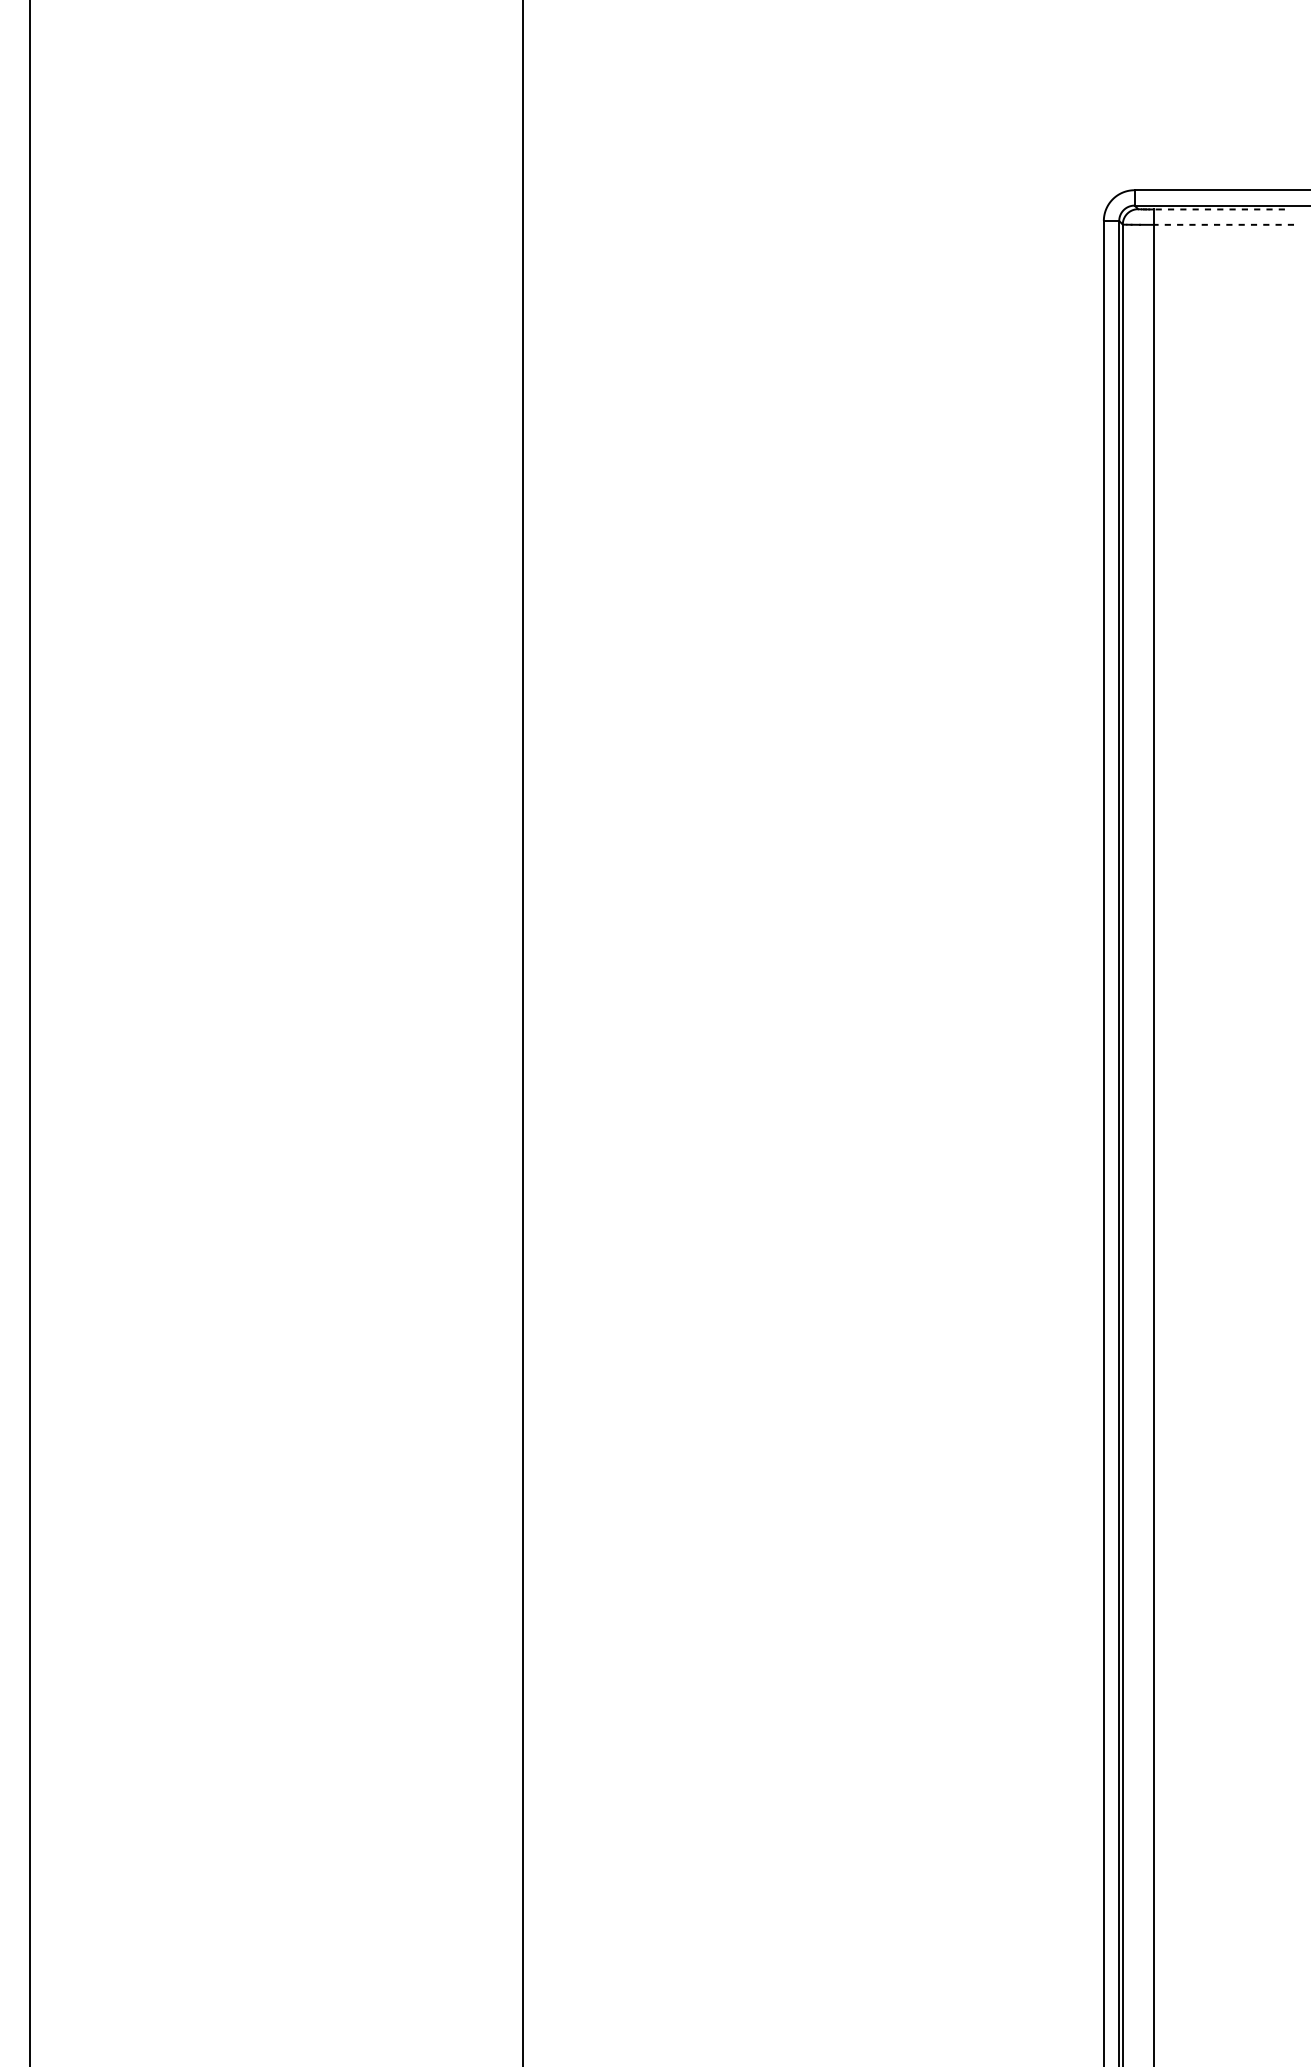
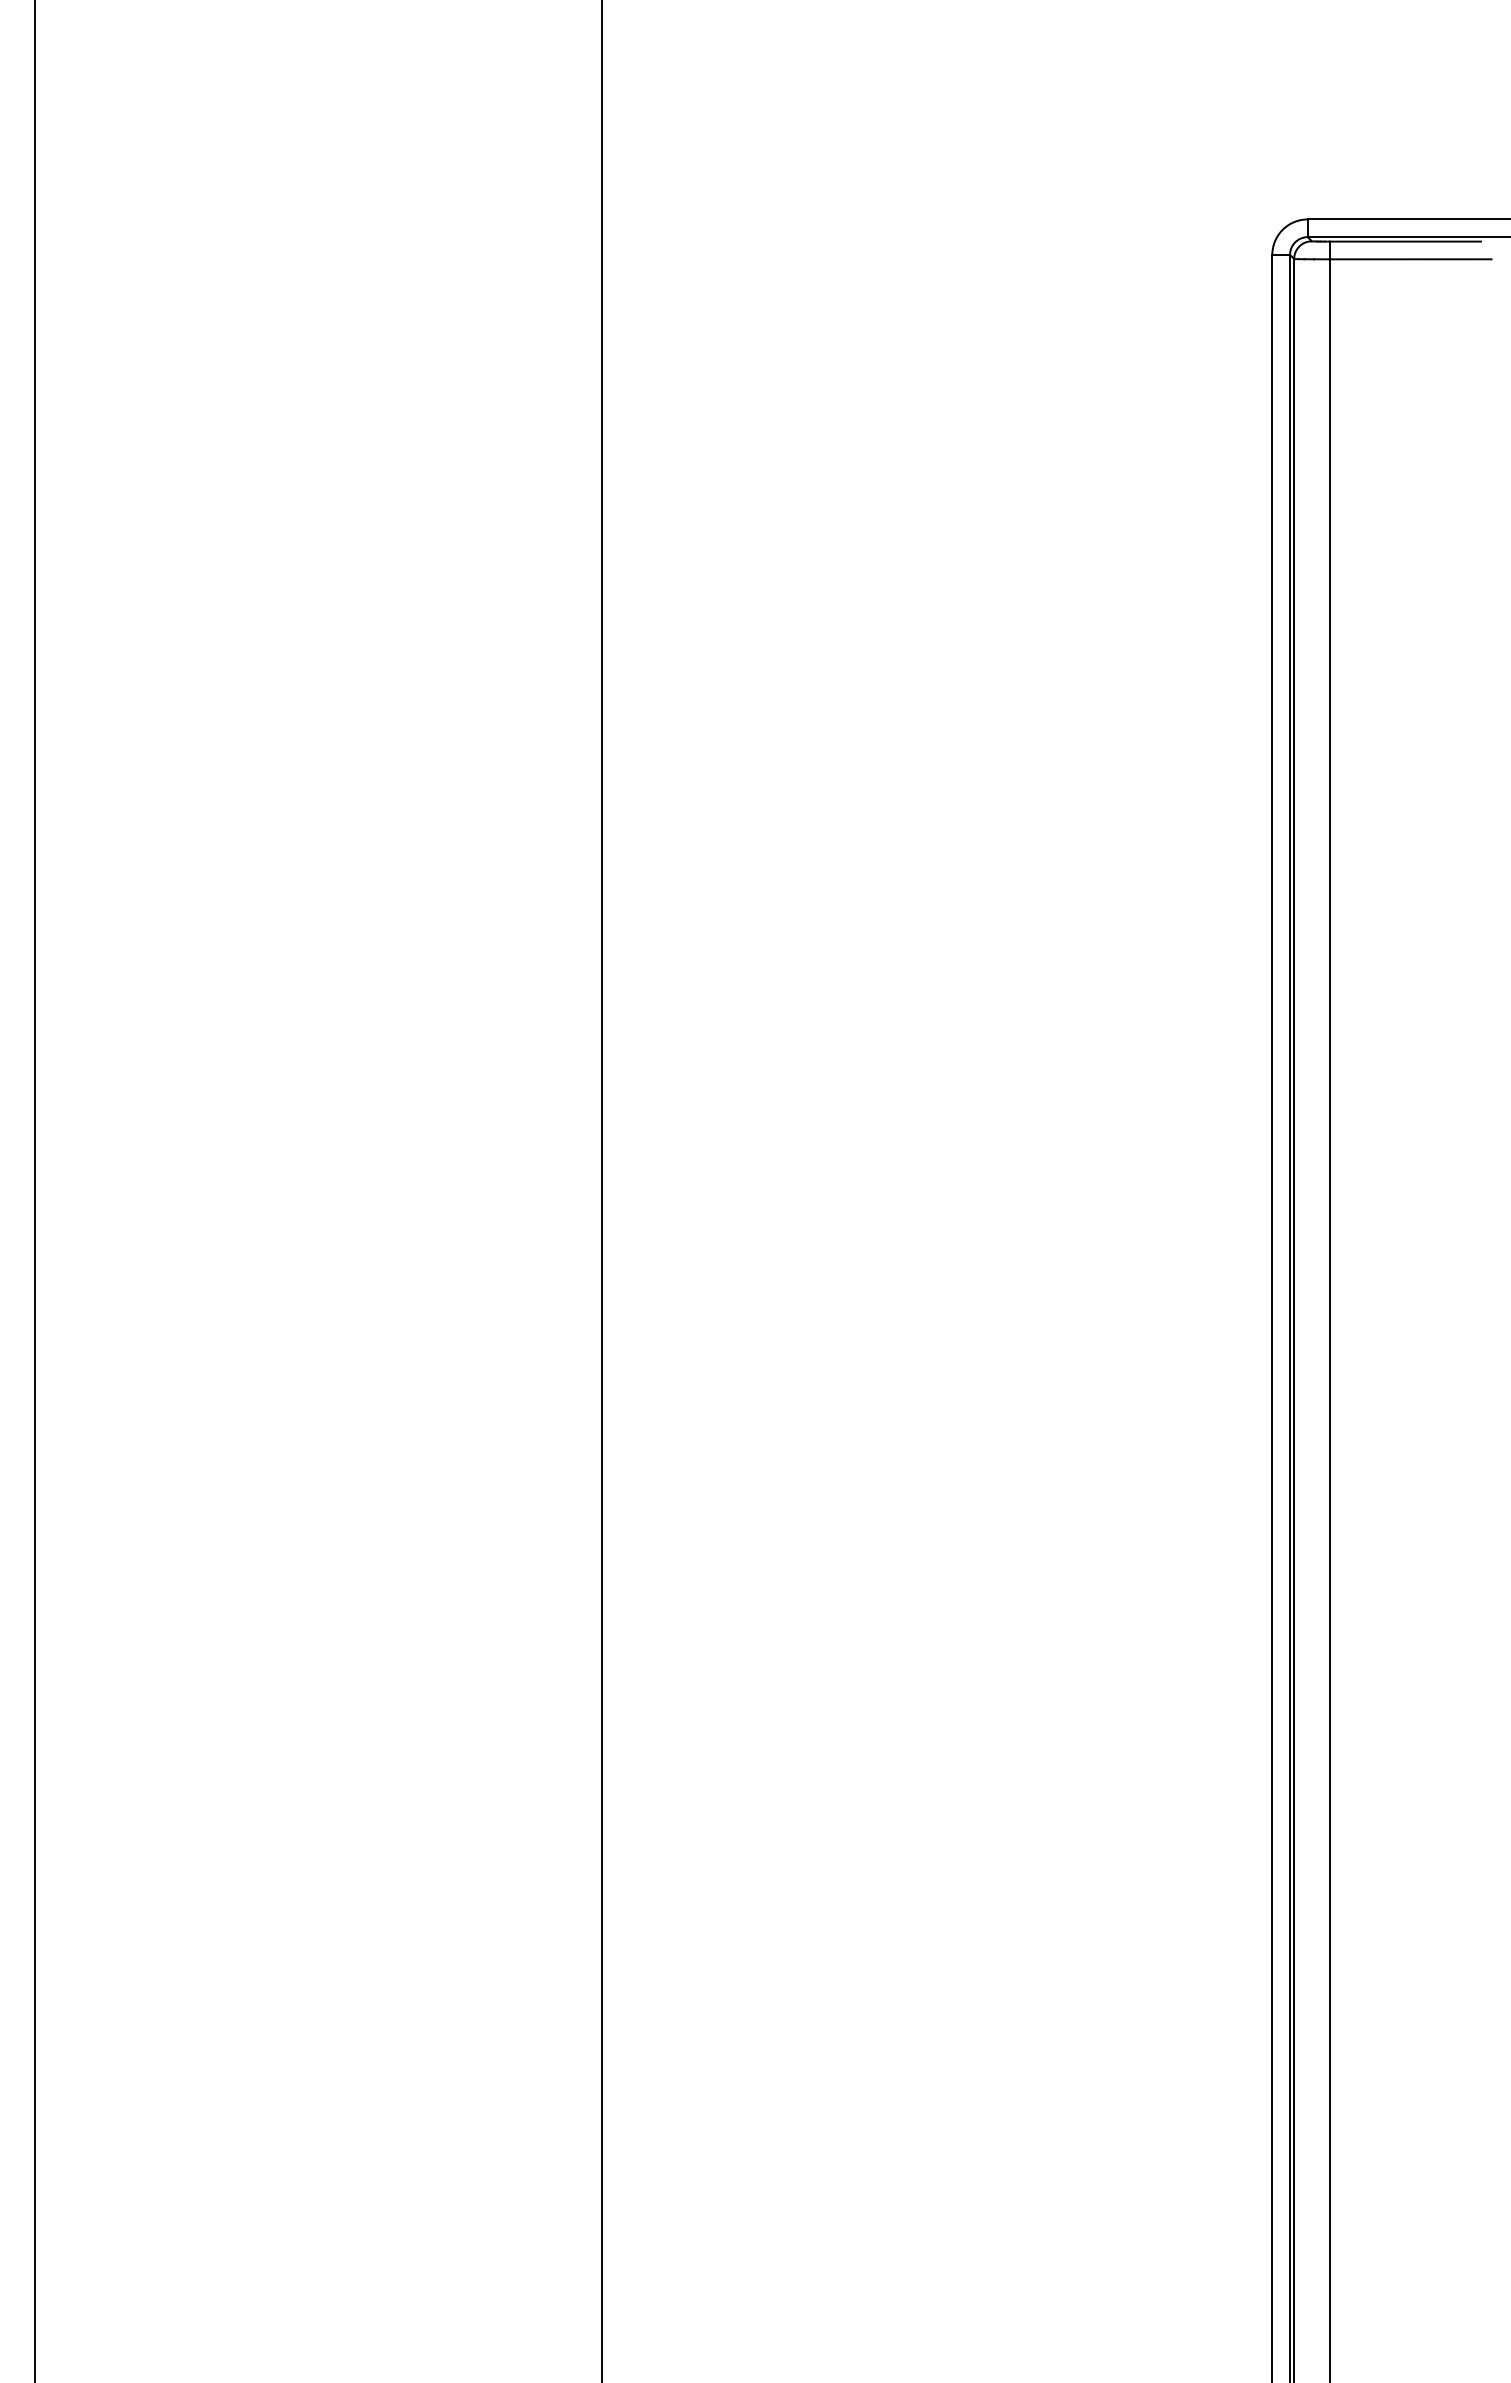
line: (1219, 209) -> (1405, 241), dashed -> solid
line: (1223, 224) -> (1410, 259), dashed -> solid

